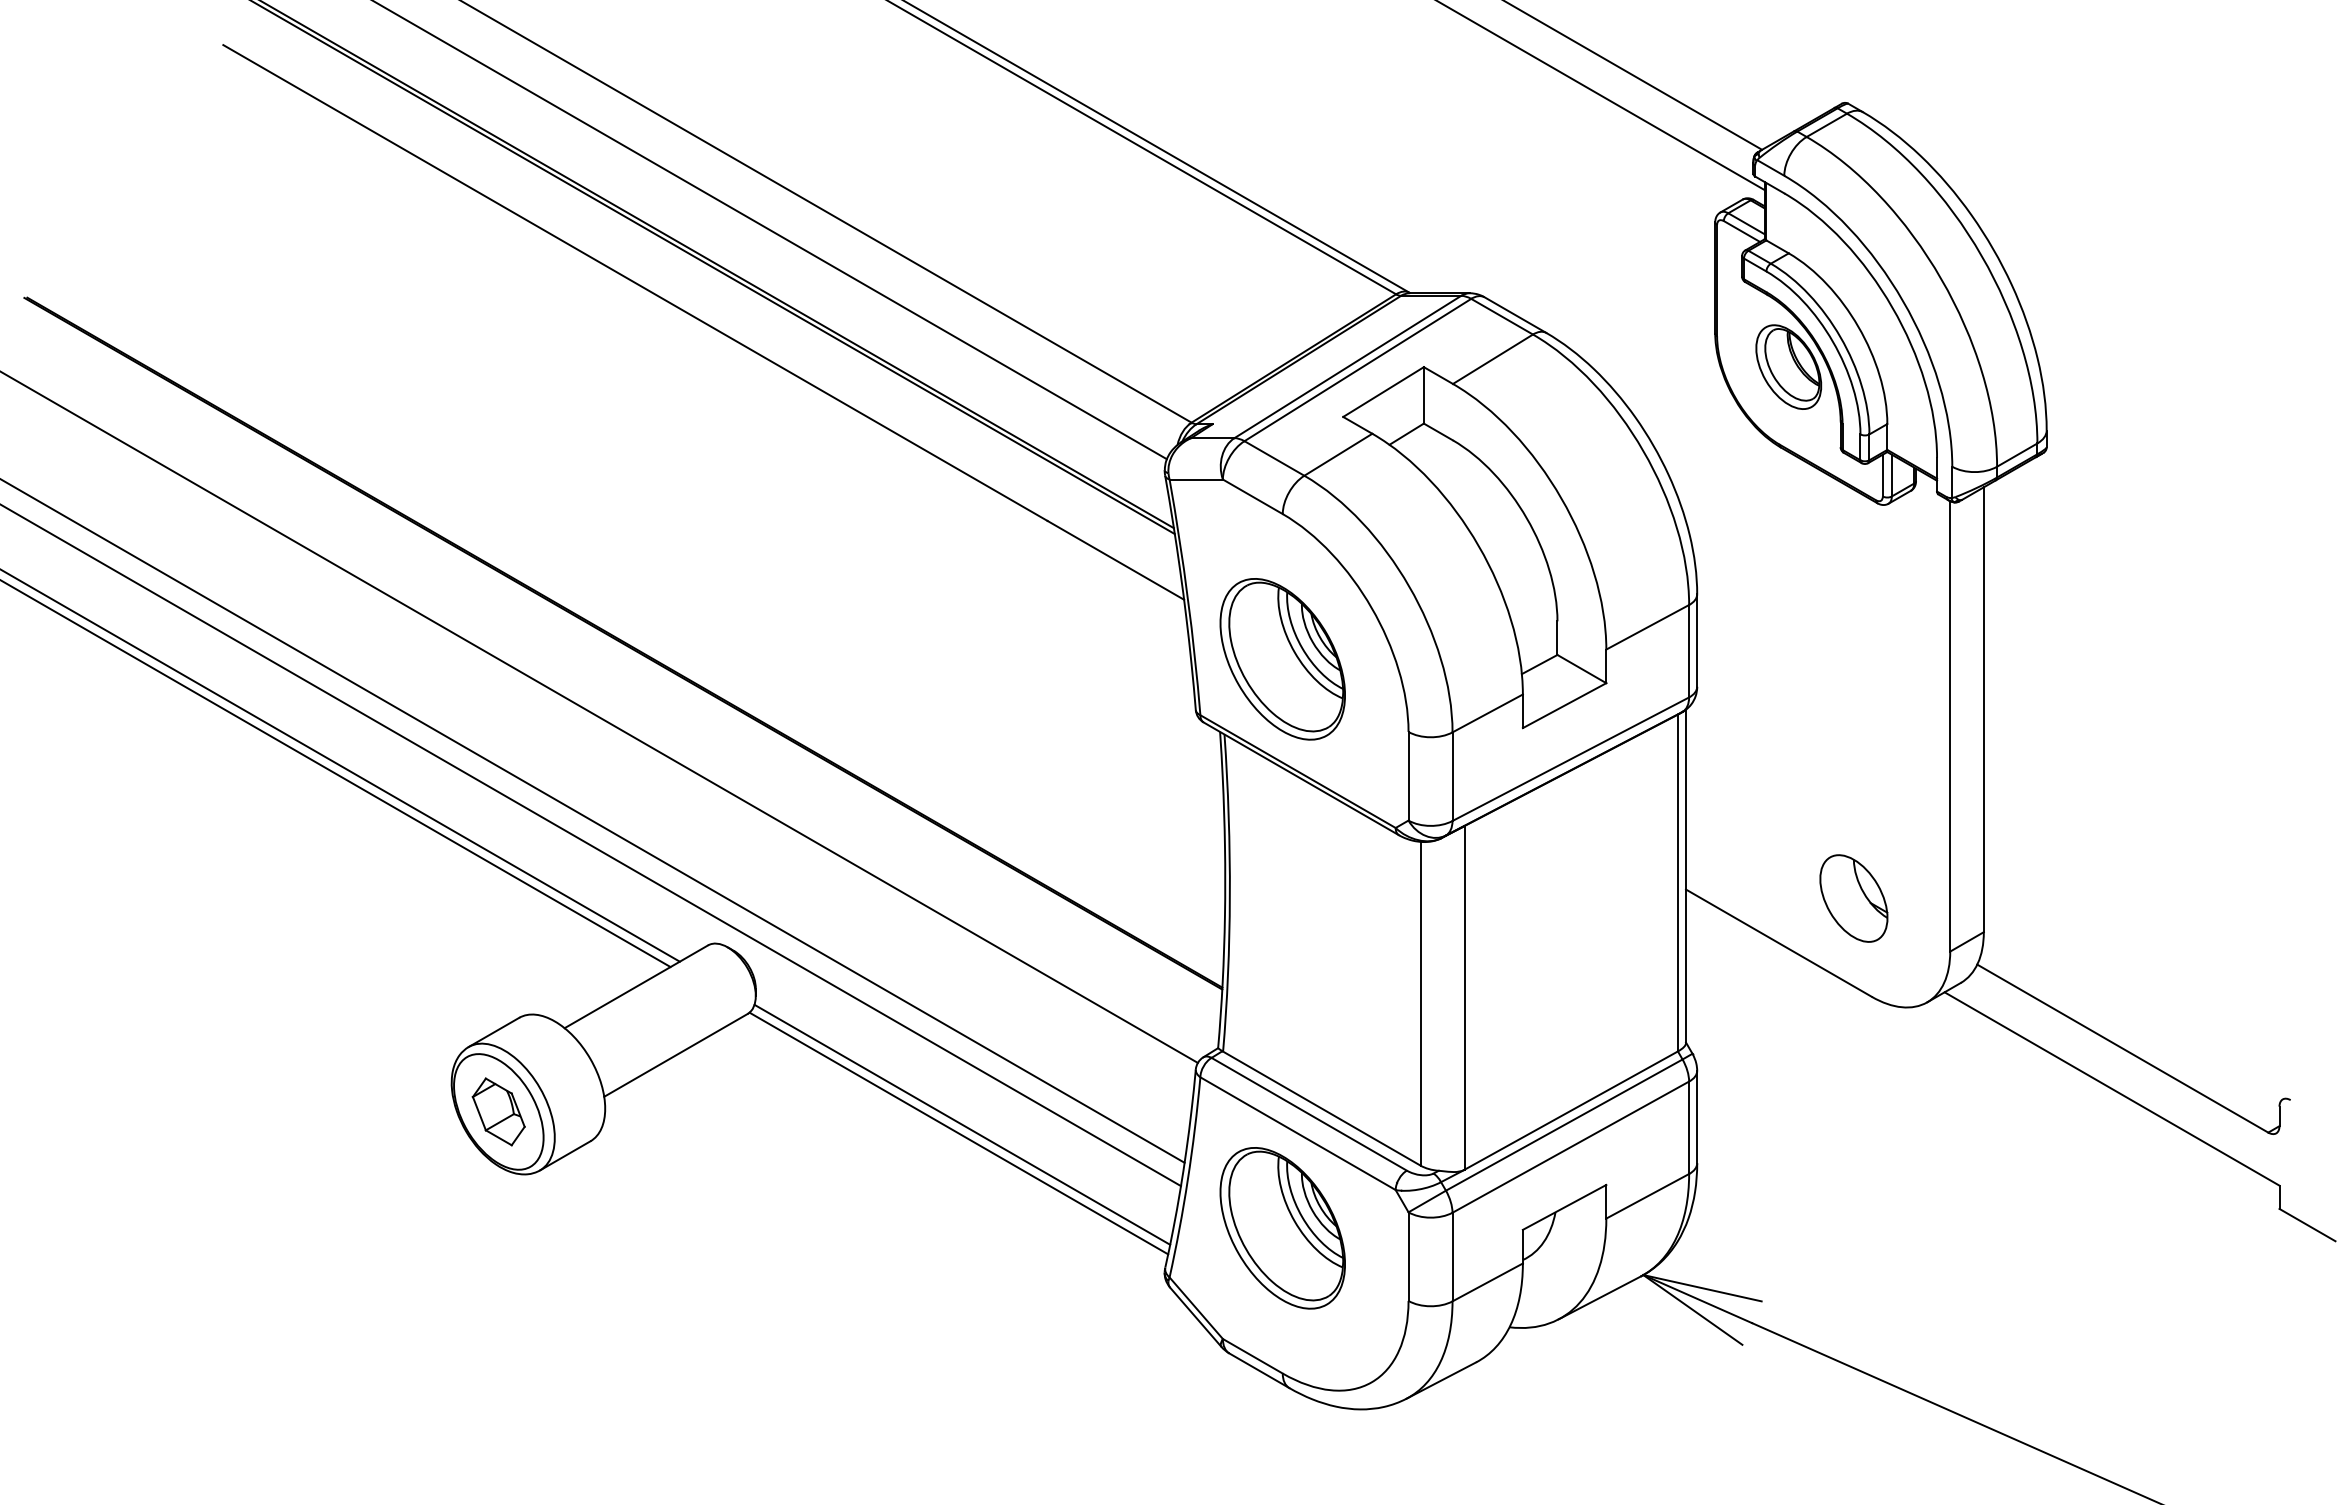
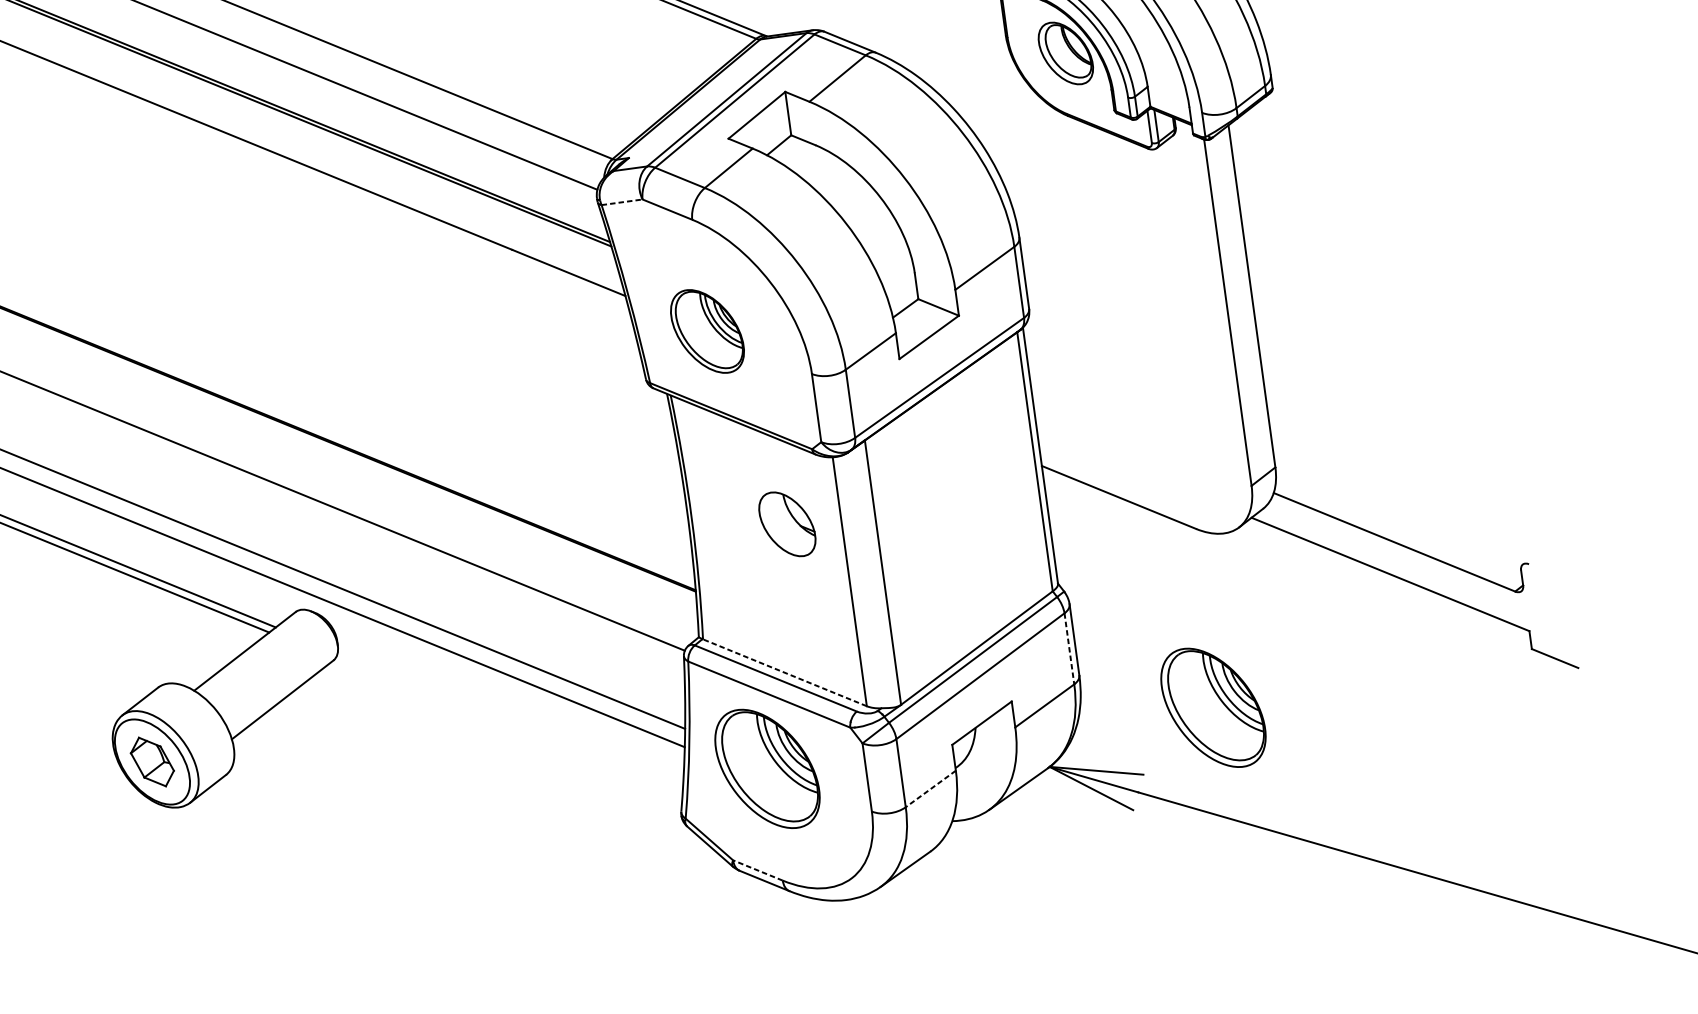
line: (1196, 479) -> (622, 202), solid -> dashed
part: (1282, 659) -> (707, 331), size x0.7
part: (1853, 898) -> (787, 524), moved
line: (1321, 1108) -> (784, 672), solid -> dashed
line: (962, 1124) -> (510, 722), removed
line: (1689, 1128) -> (1069, 649), solid -> dashed
line: (958, 1133) -> (508, 730), removed
part: (1862, 1228) -> (1213, 708), added
line: (1487, 1282) -> (930, 789), solid -> dashed
line: (1252, 1356) -> (757, 870), solid -> dashed

